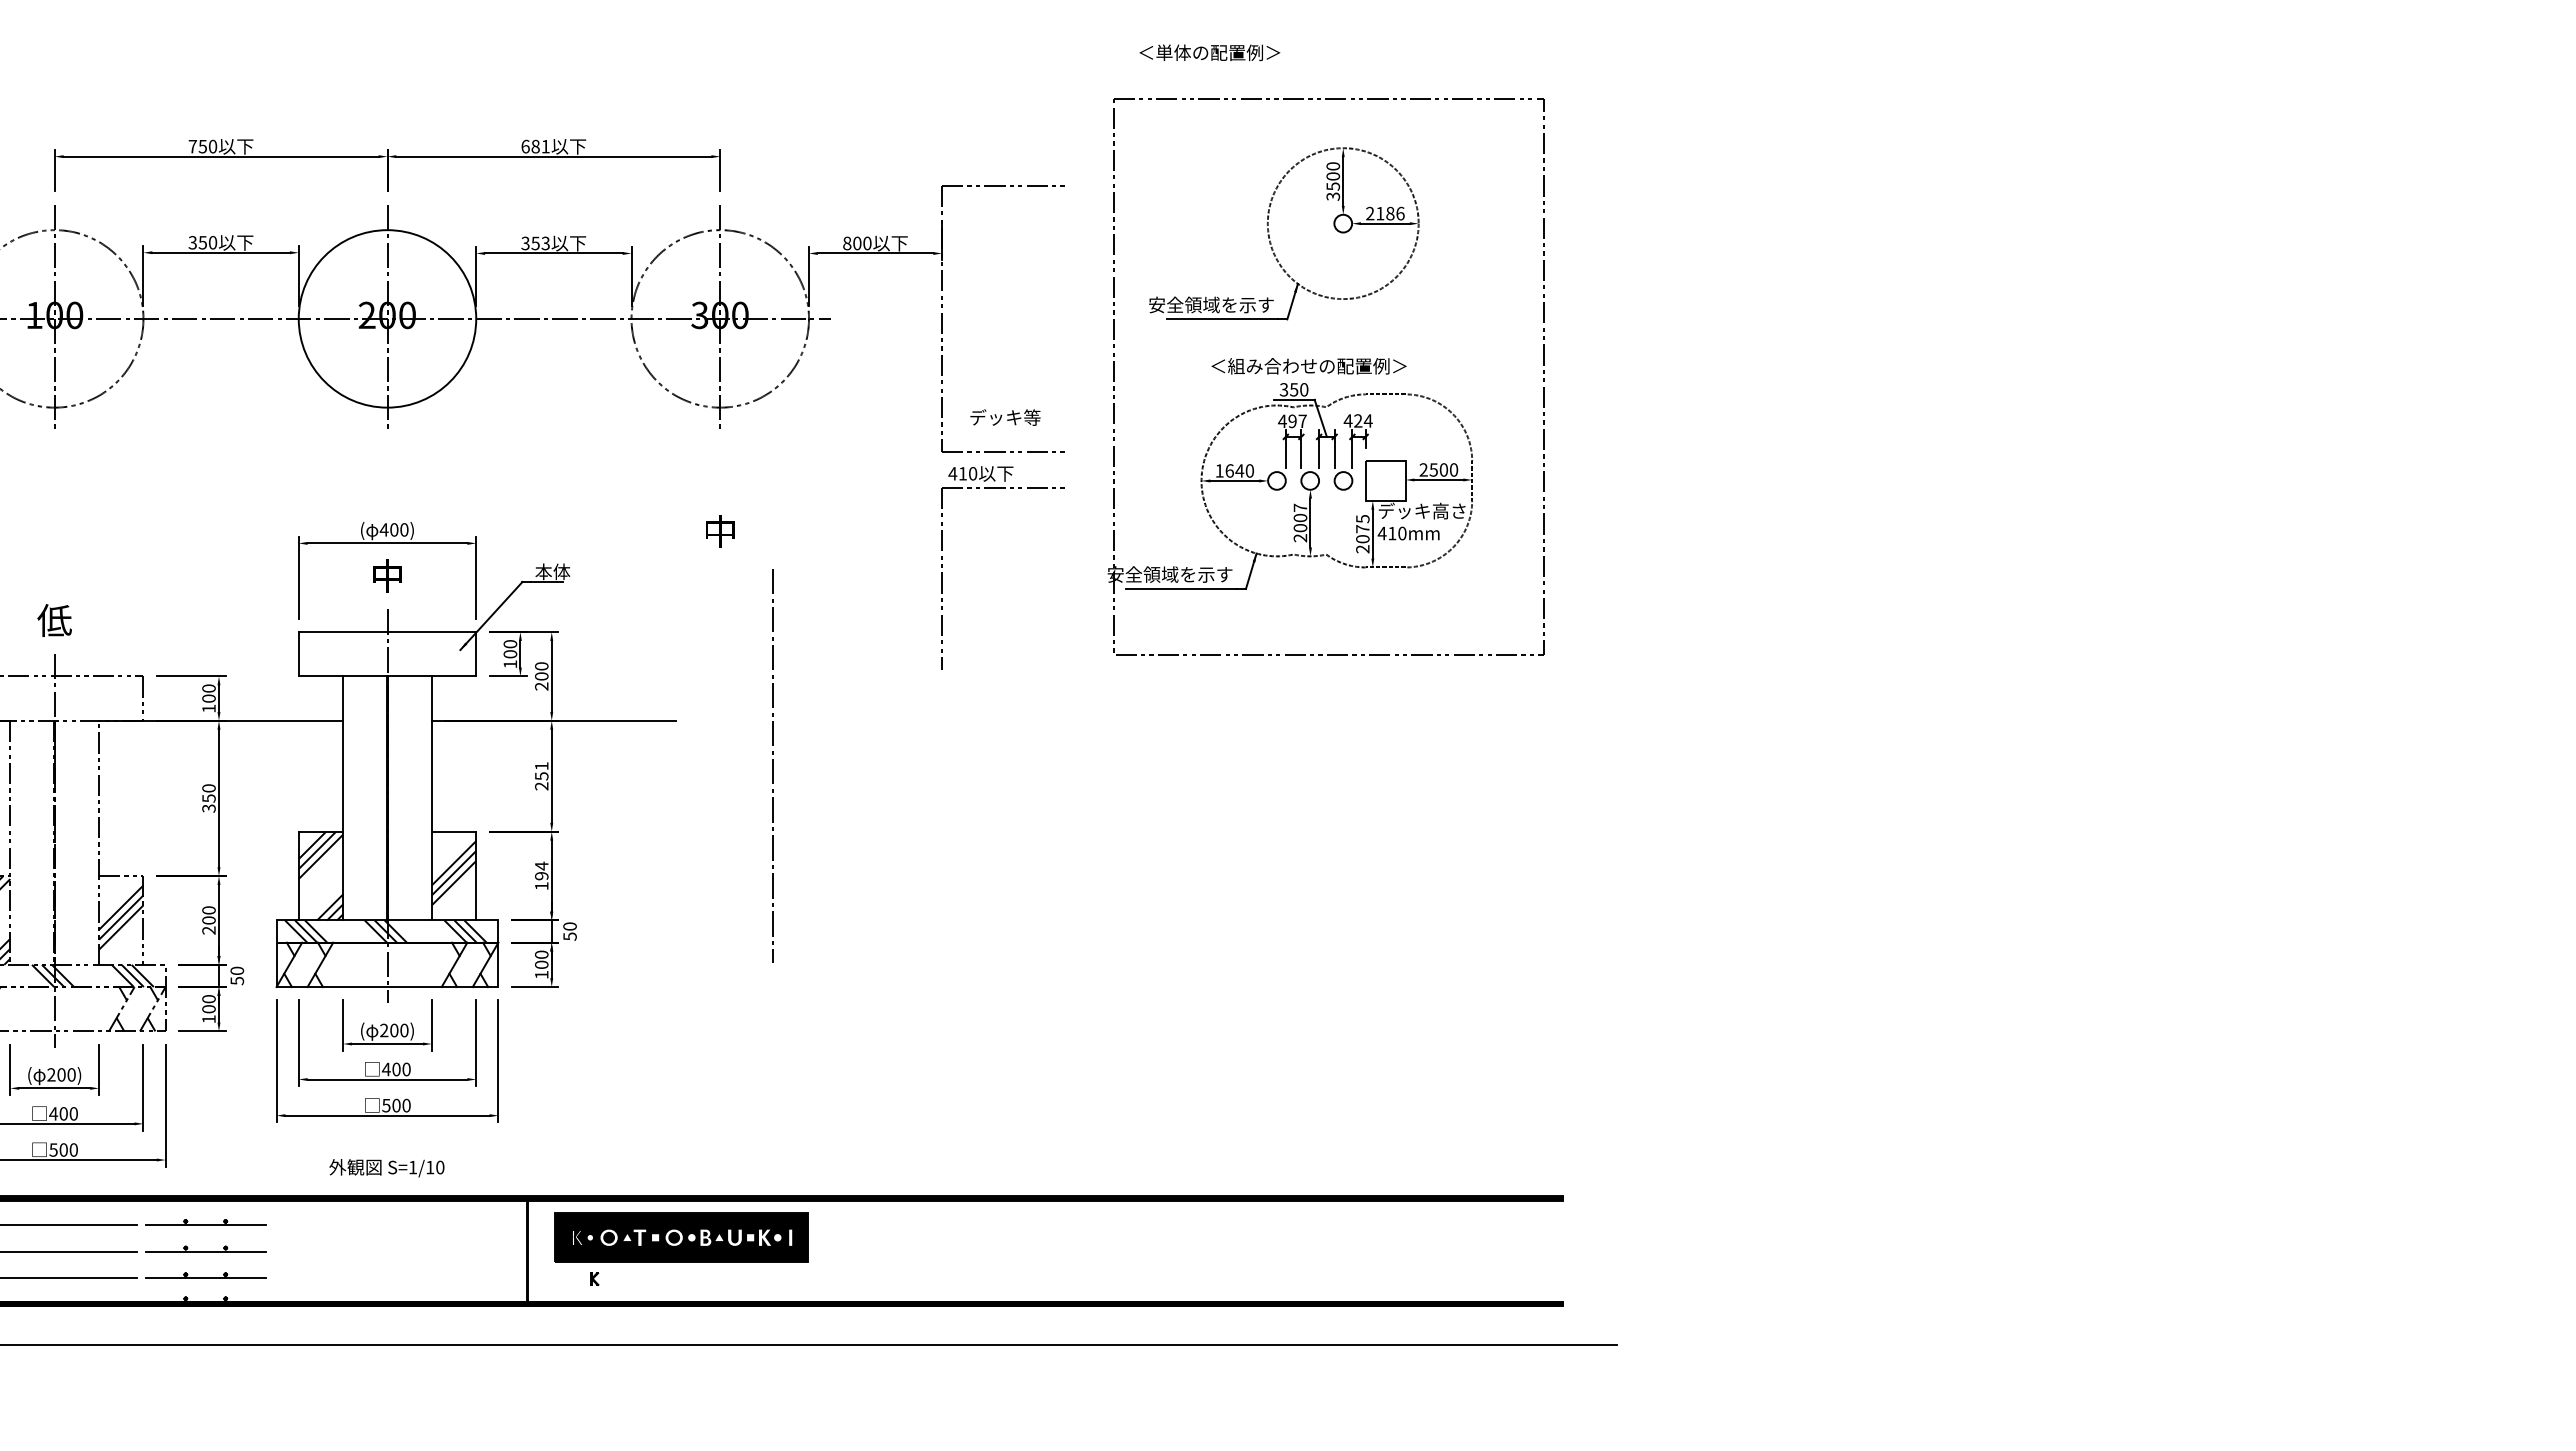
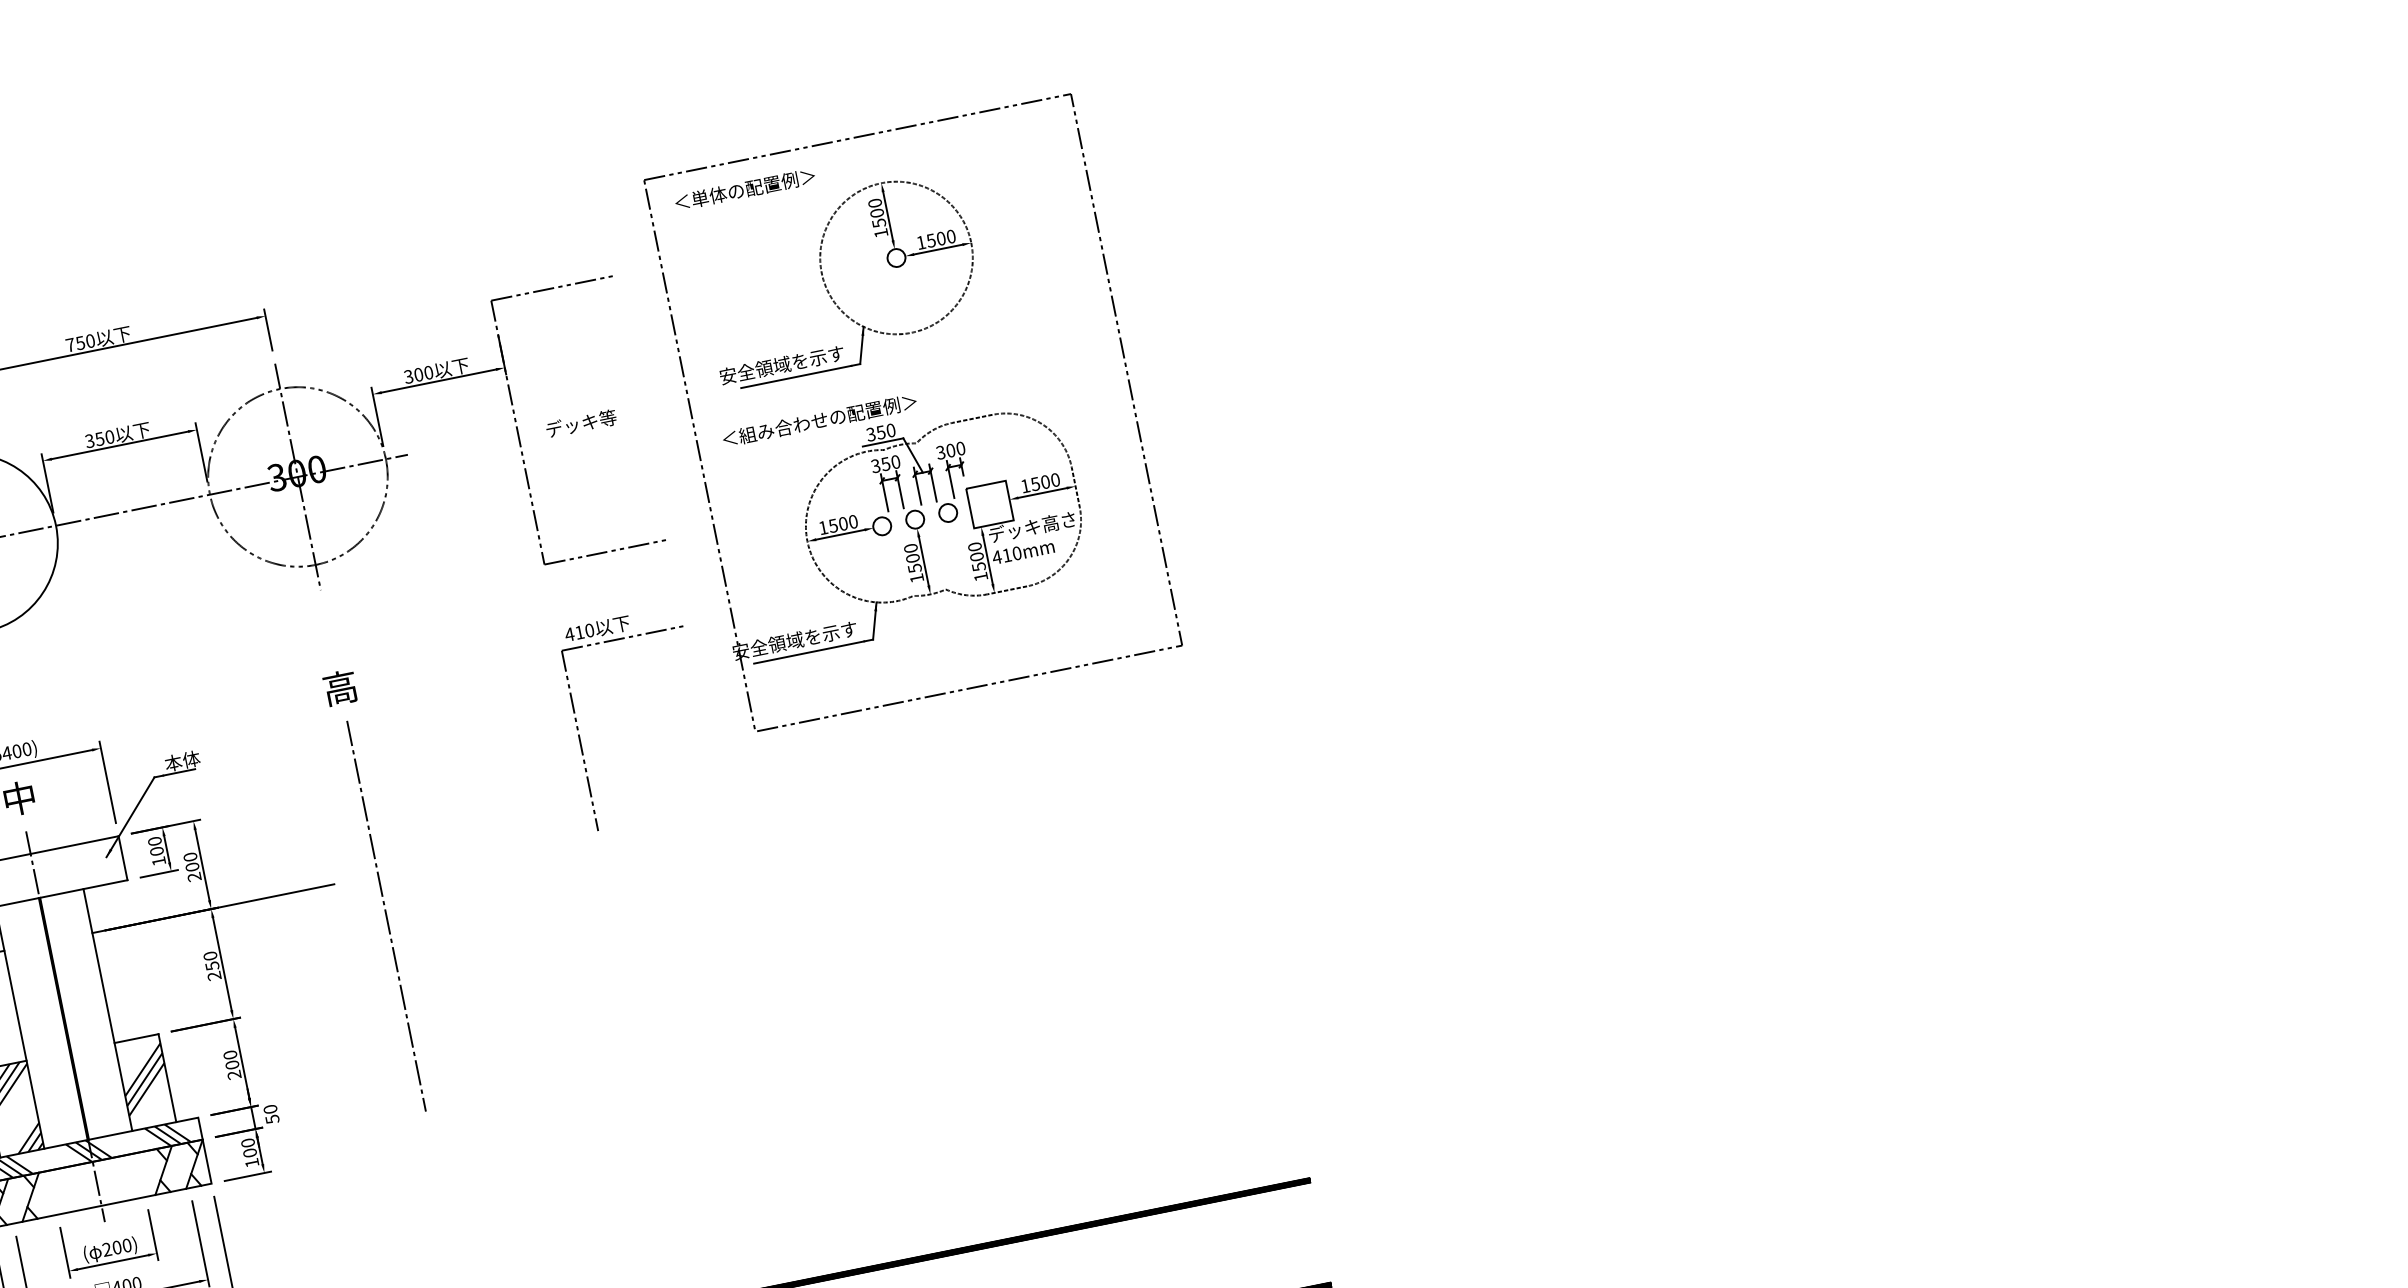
text: (1209, 52) -> (744, 189), moved
text: (535, 146) -> (80, 342), 681 -> 750
text: (1333, 196) -> (881, 233), 3500 -> 1500
text: (1385, 213) -> (936, 239), 2186 -> 1500
text: (545, 243) -> (109, 437), 353 -> 350
text: (847, 243) -> (409, 376), 800 -> 300
text: (1308, 366) -> (819, 420), moved
text: (1005, 417) -> (581, 423), moved
text: (1357, 420) -> (949, 450), 424 -> 300
text: (1292, 421) -> (885, 464), 497 -> 350
text: (1423, 469) -> (1025, 485), 2500 -> 1500
text: (1234, 470) -> (838, 524), 1640 -> 1500
text: (1300, 522) -> (913, 562), 2007 -> 1500
text: (719, 531) -> (339, 687), 中 -> 高
text: (1362, 533) -> (977, 561), 2075 -> 1500
part: (942, 567) -> (578, 729), moved
line: (772, 765) -> (385, 915), moved
text: (541, 766) -> (210, 956), 251 -> 250
text: (541, 875) -> (232, 1064), 194 -> 200

